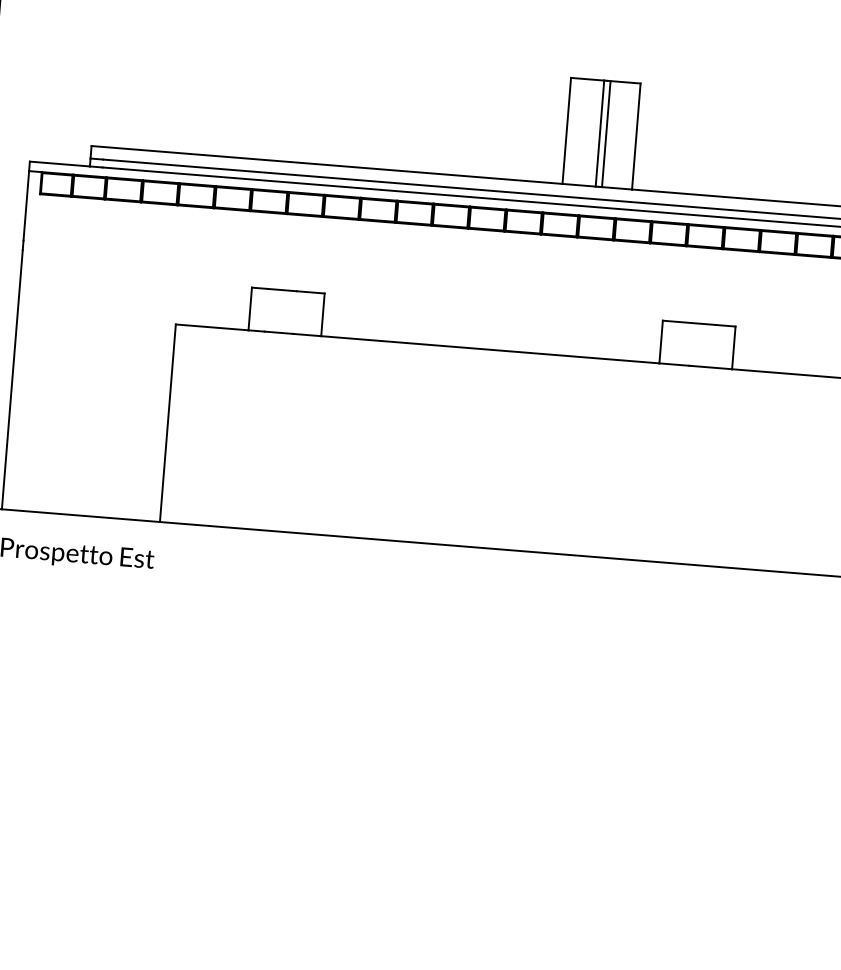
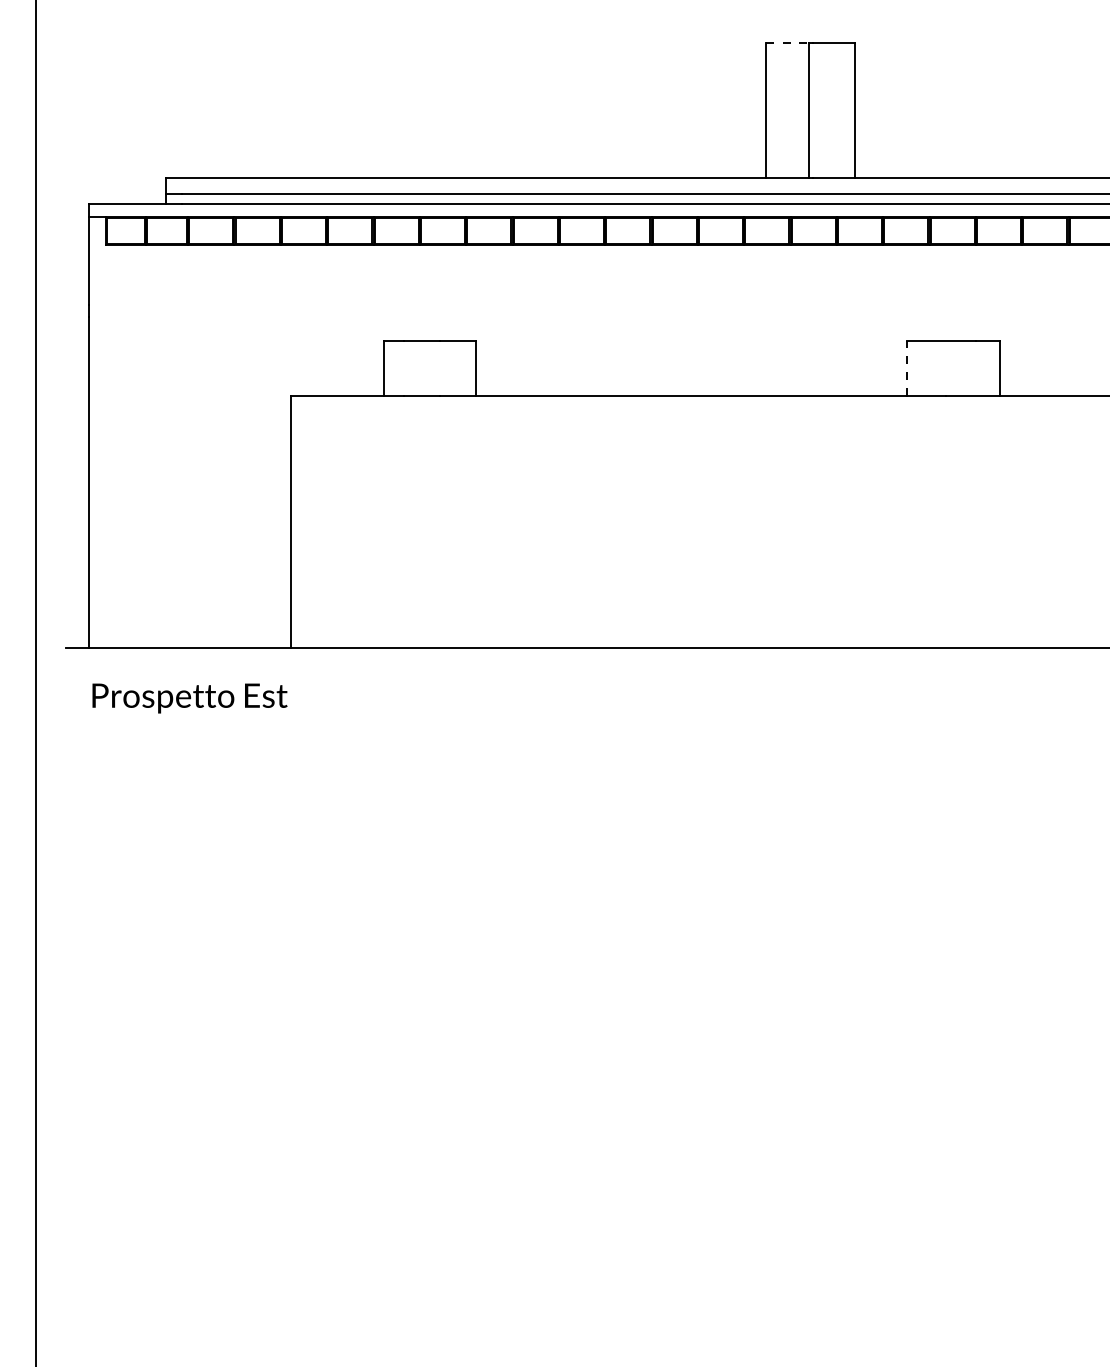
line: (588, 79) -> (788, 43), solid -> dashed
line: (606, 133) -> (816, 110), removed
line: (661, 341) -> (907, 368), solid -> dashed

